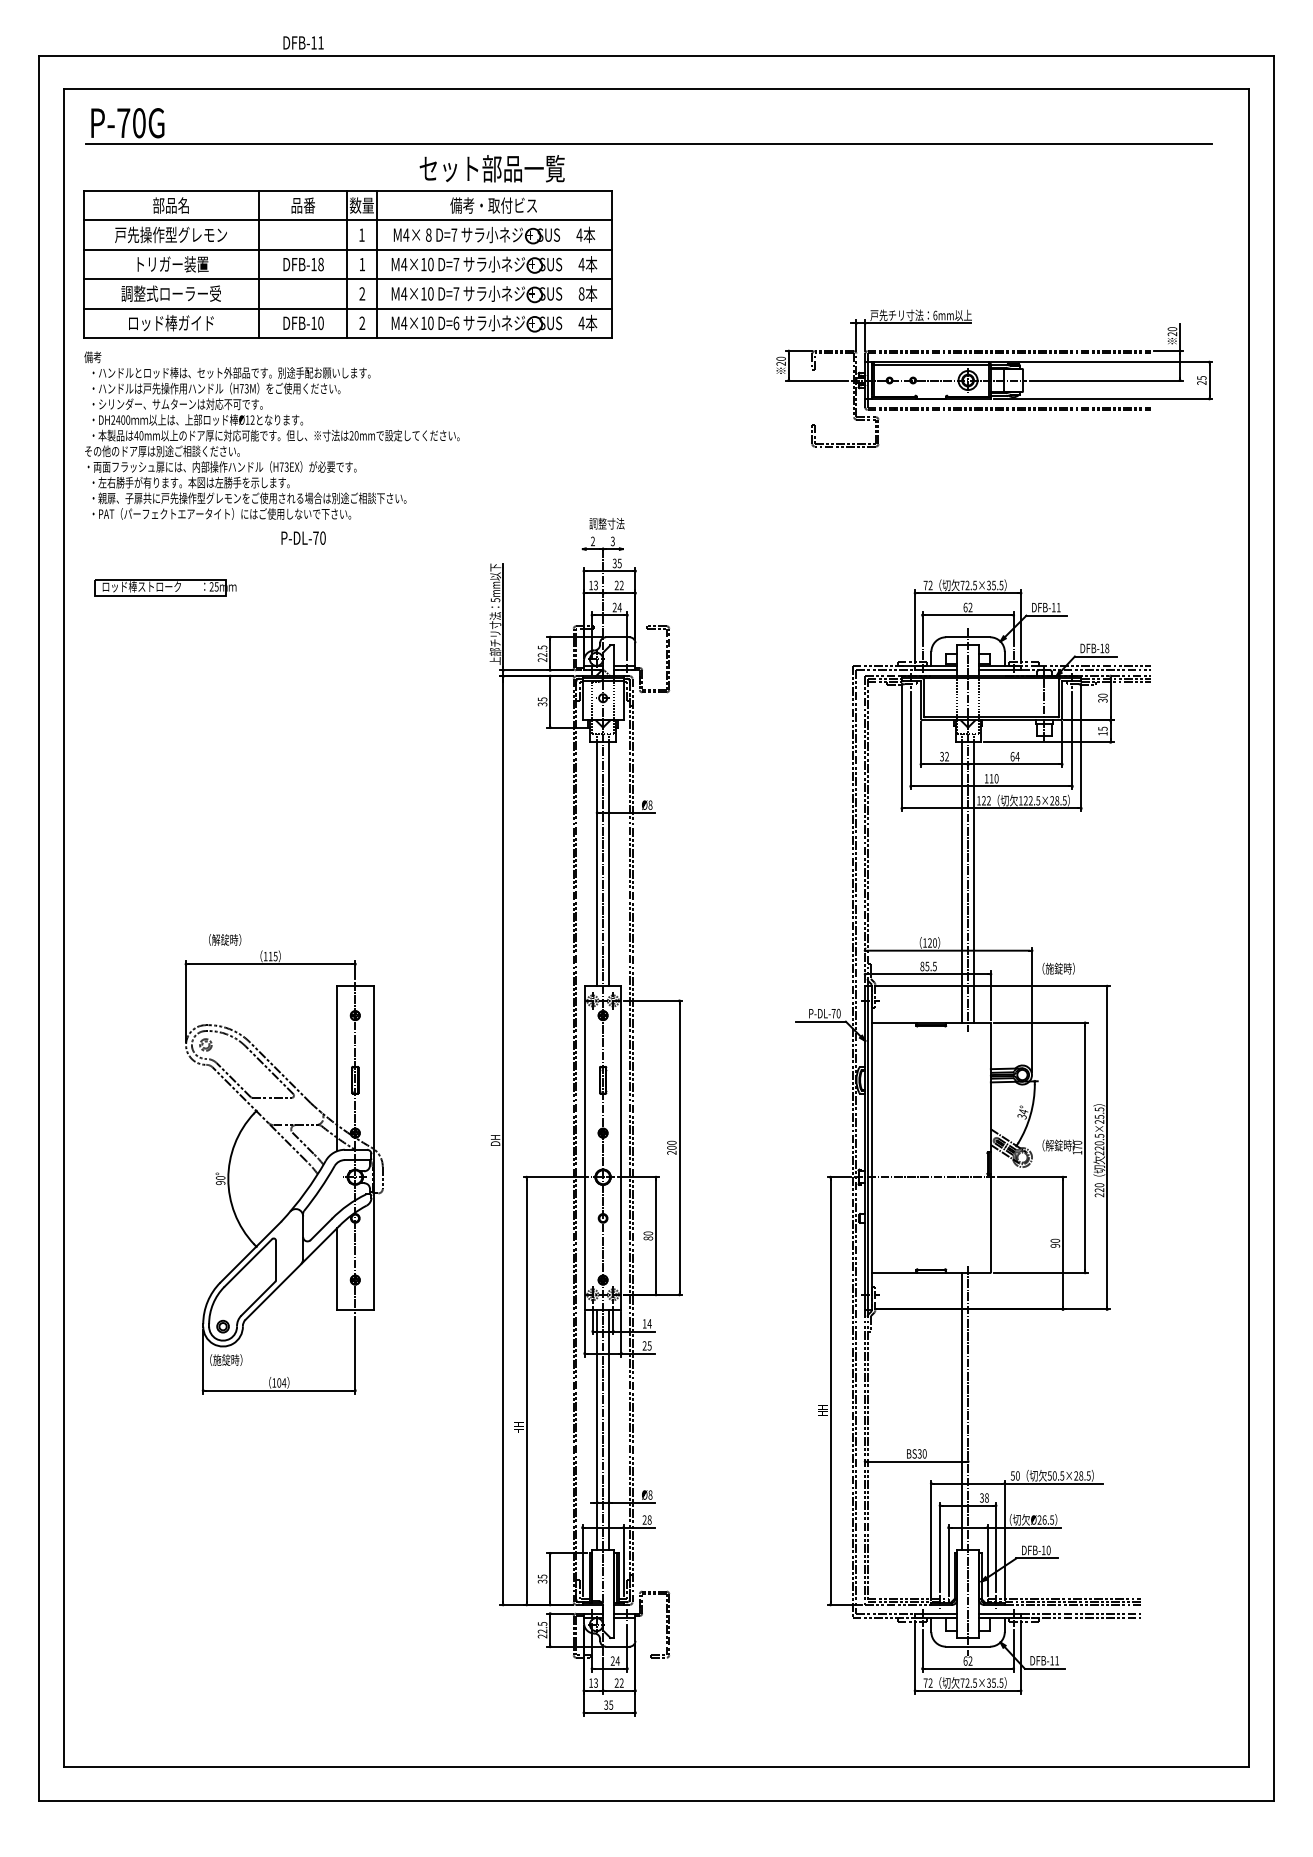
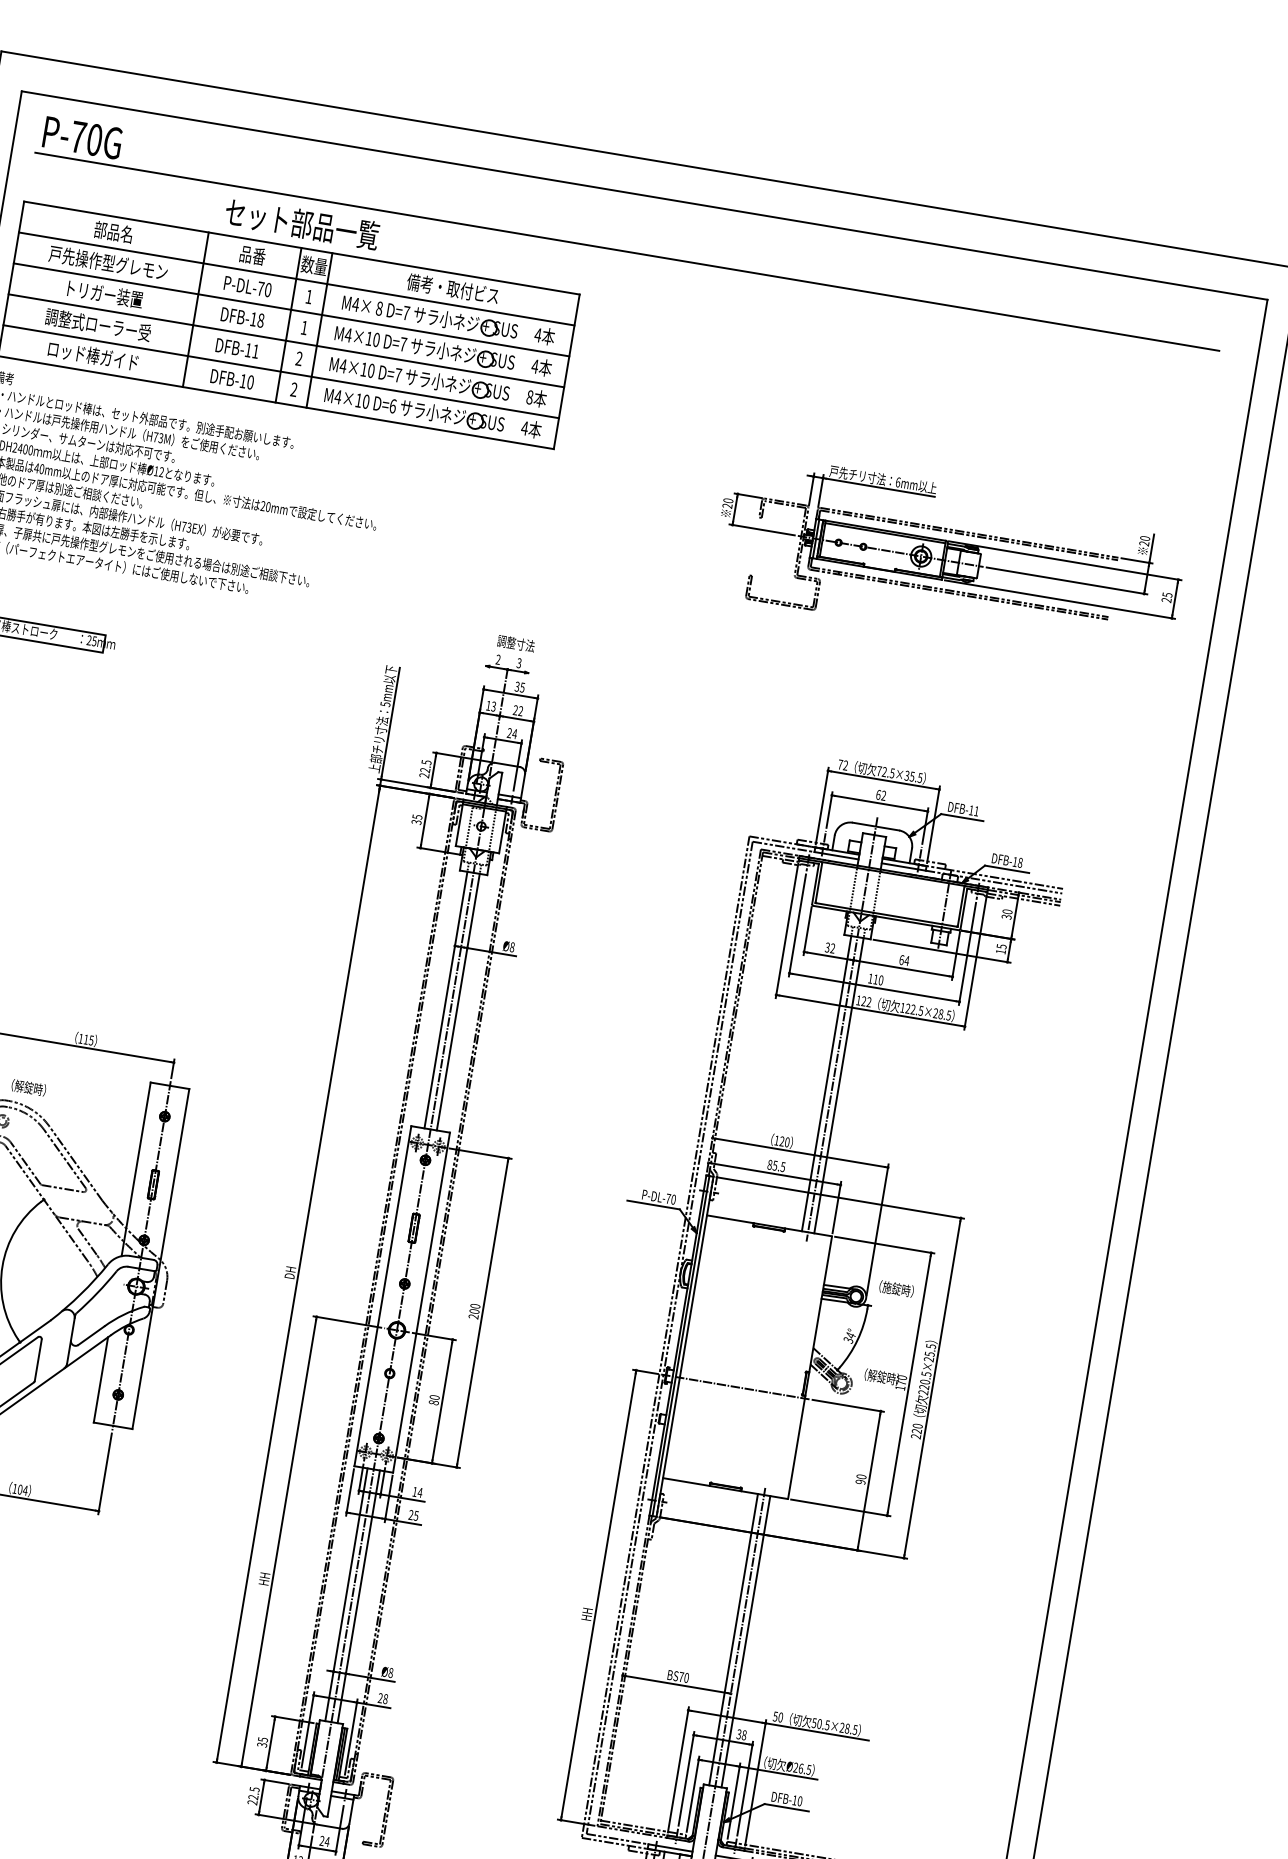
text: (303, 42) -> (237, 348), moved
text: (491, 168) -> (301, 223), moved
text: (303, 537) -> (247, 285), moved
text: (225, 939) -> (29, 1087), moved
text: (1058, 968) -> (896, 1288), moved
line: (973, 1410) -> (745, 1640), added
text: (919, 1453) -> (681, 1676), BS30 -> BS70

